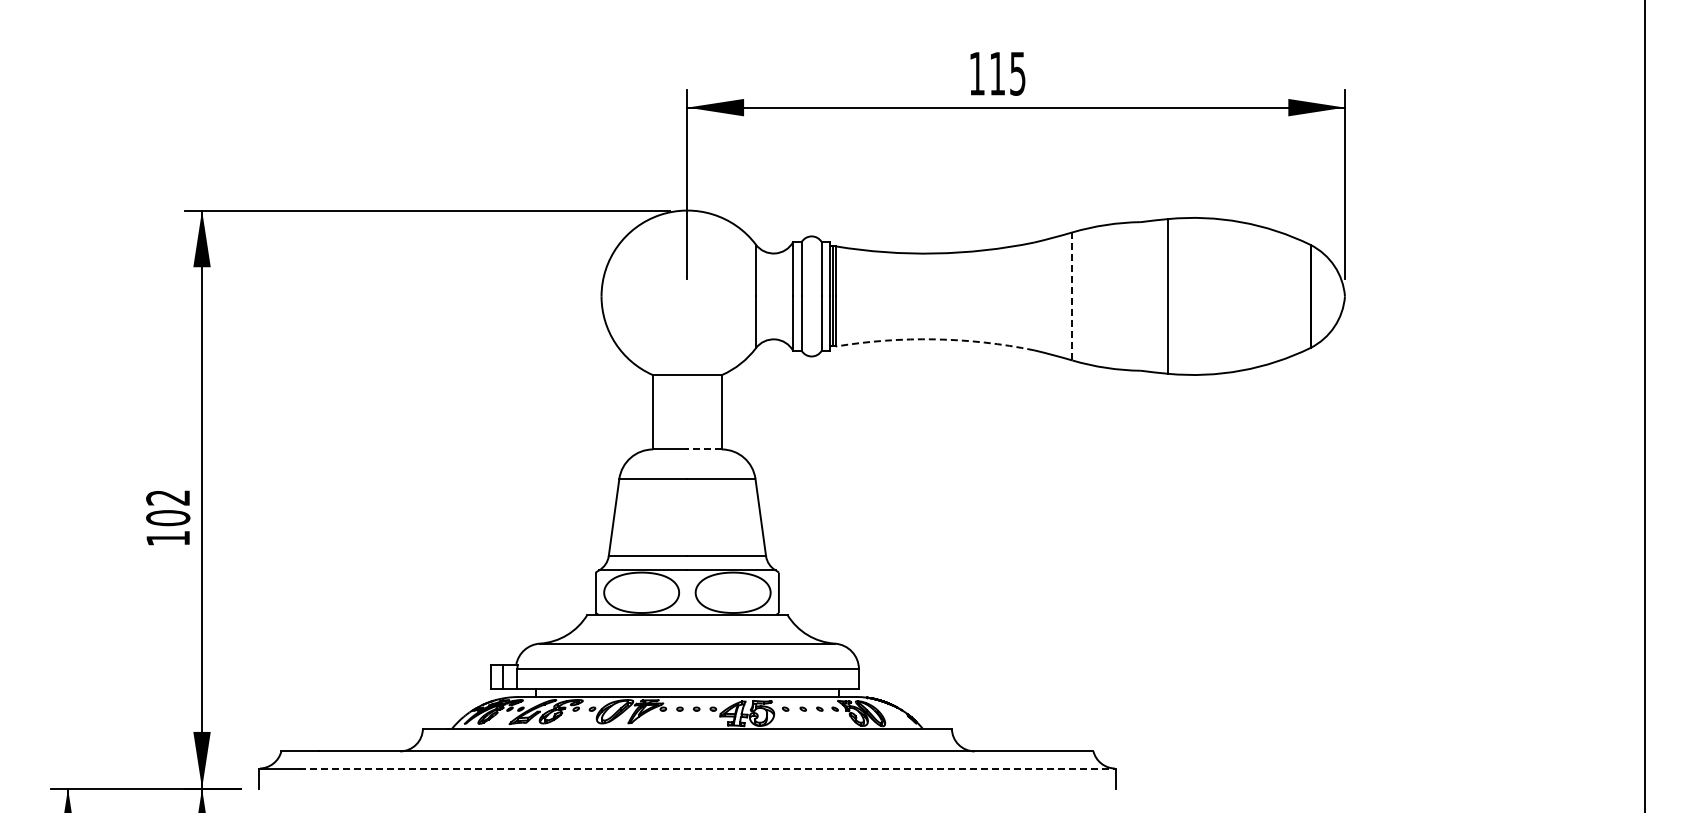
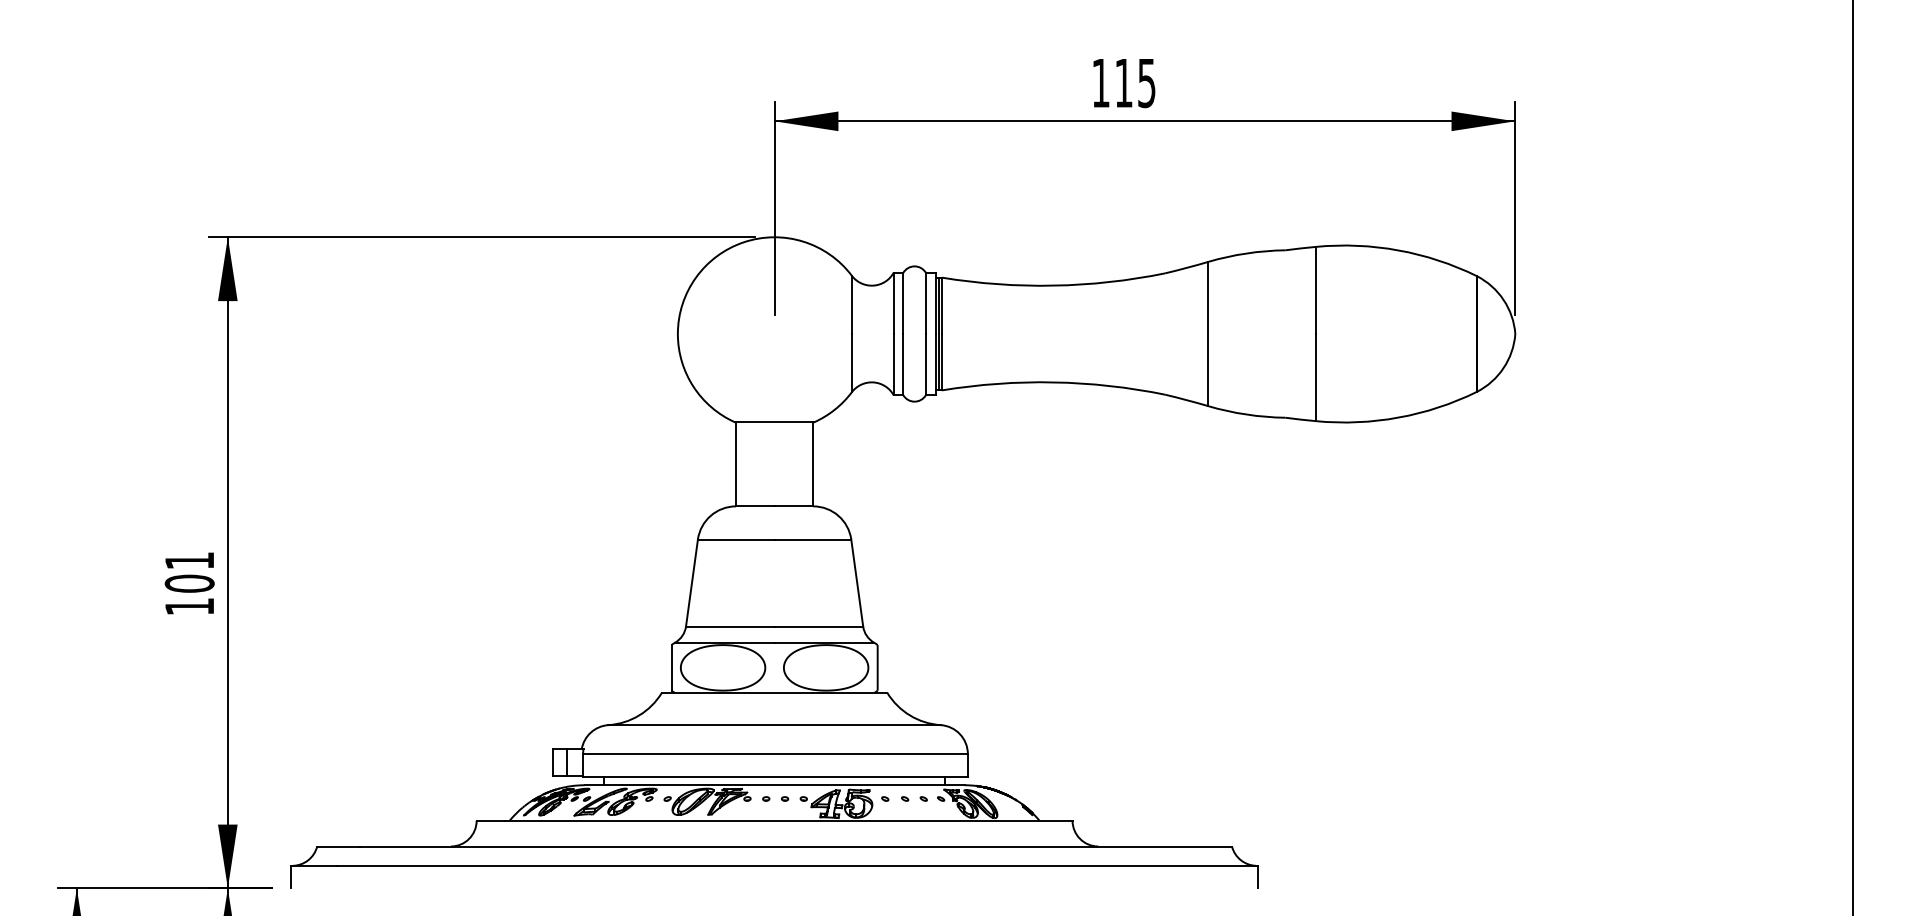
line: (1072, 296) -> (1208, 334), dashed -> solid
arc: (935, 339) -> (1054, 382), dashed -> solid
line: (704, 449) -> (793, 506), dashed -> solid
text: (167, 497) -> (188, 560), 102 -> 101
line: (707, 768) -> (797, 865), dashed -> solid

